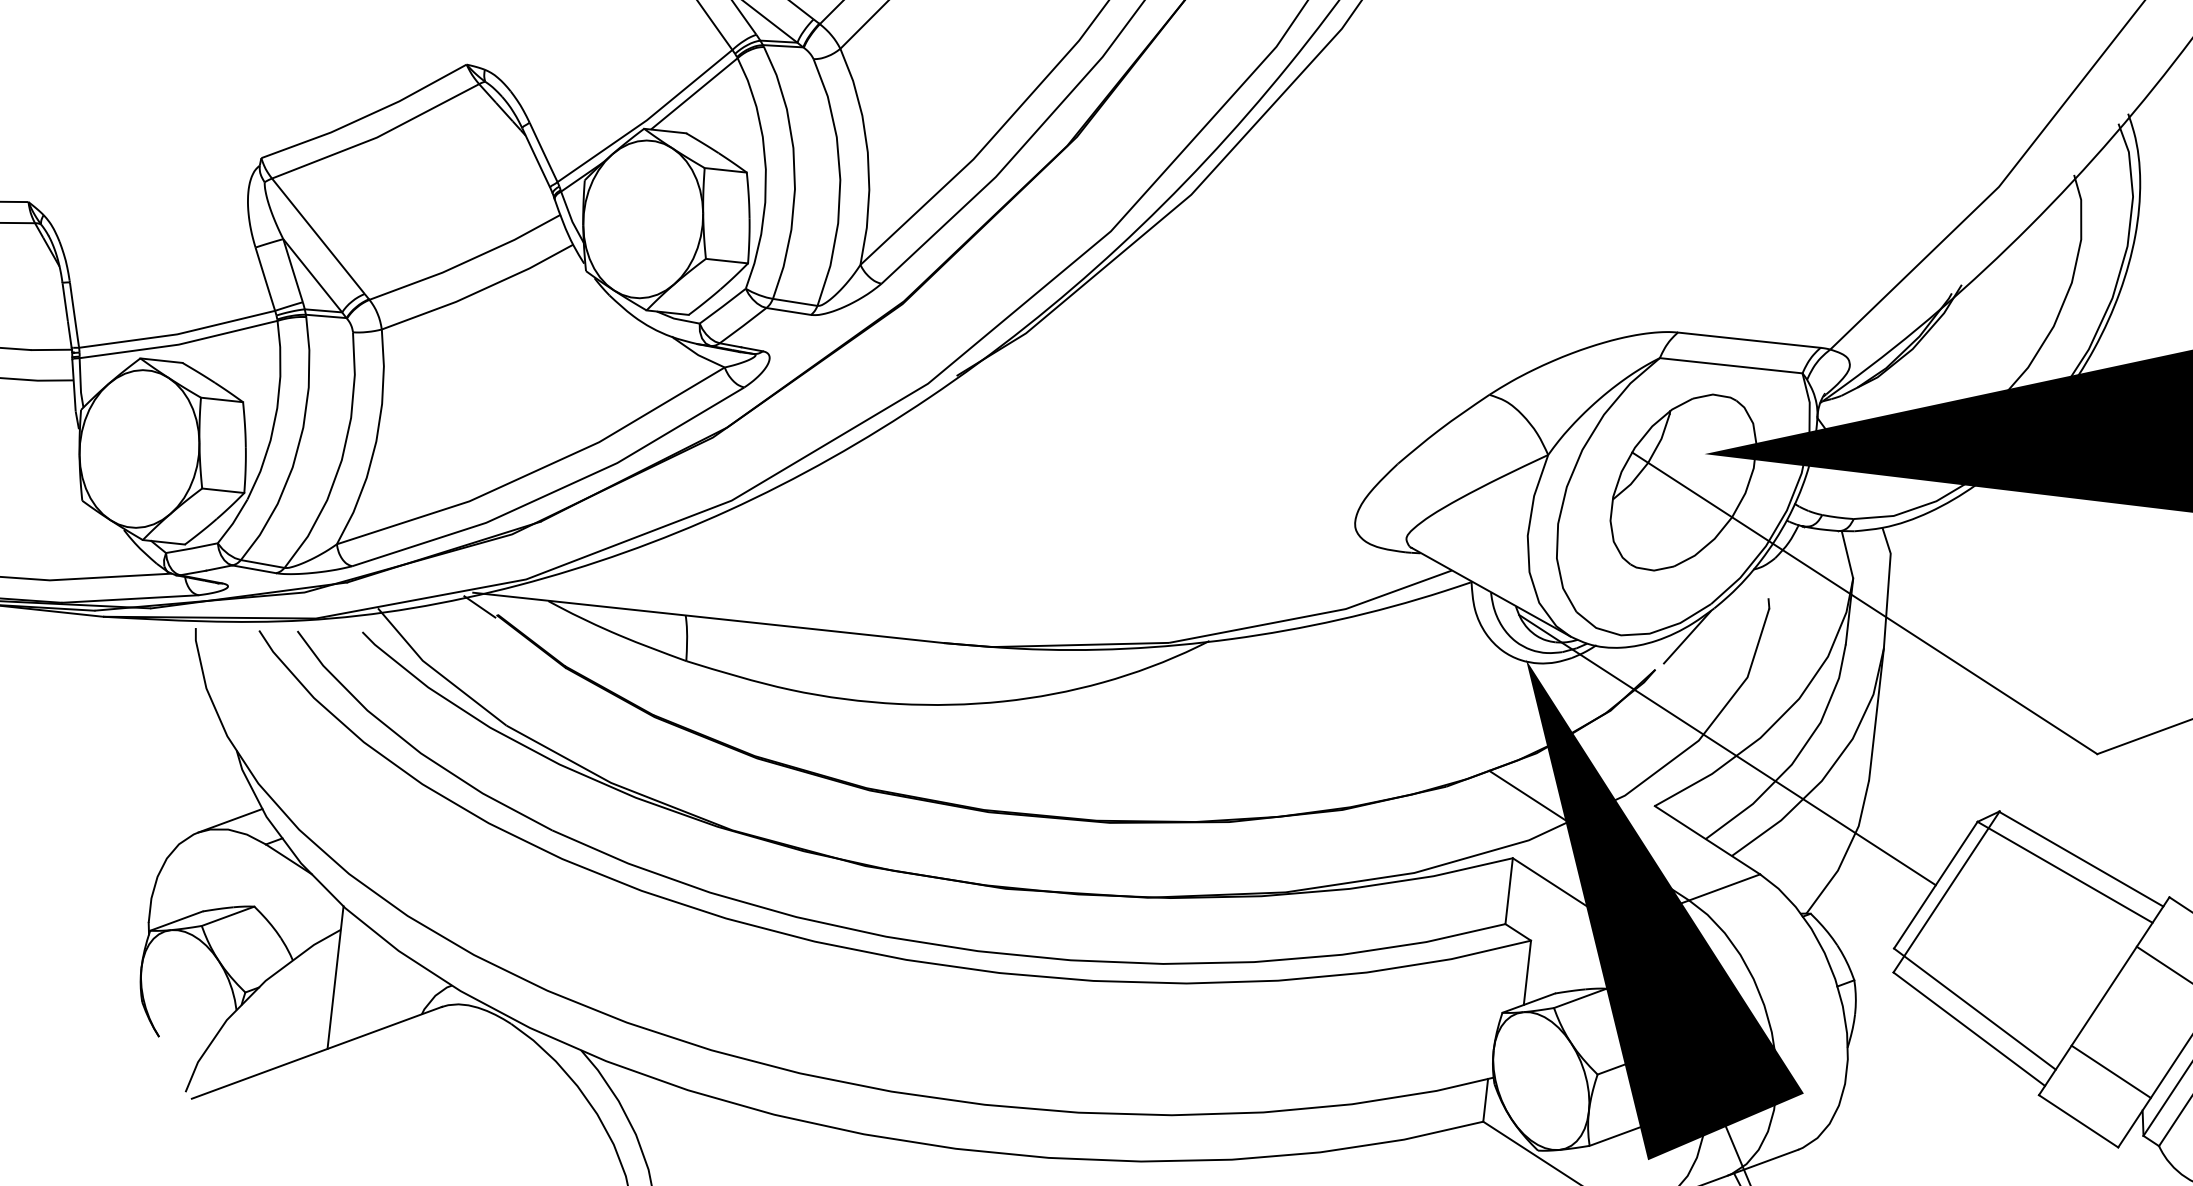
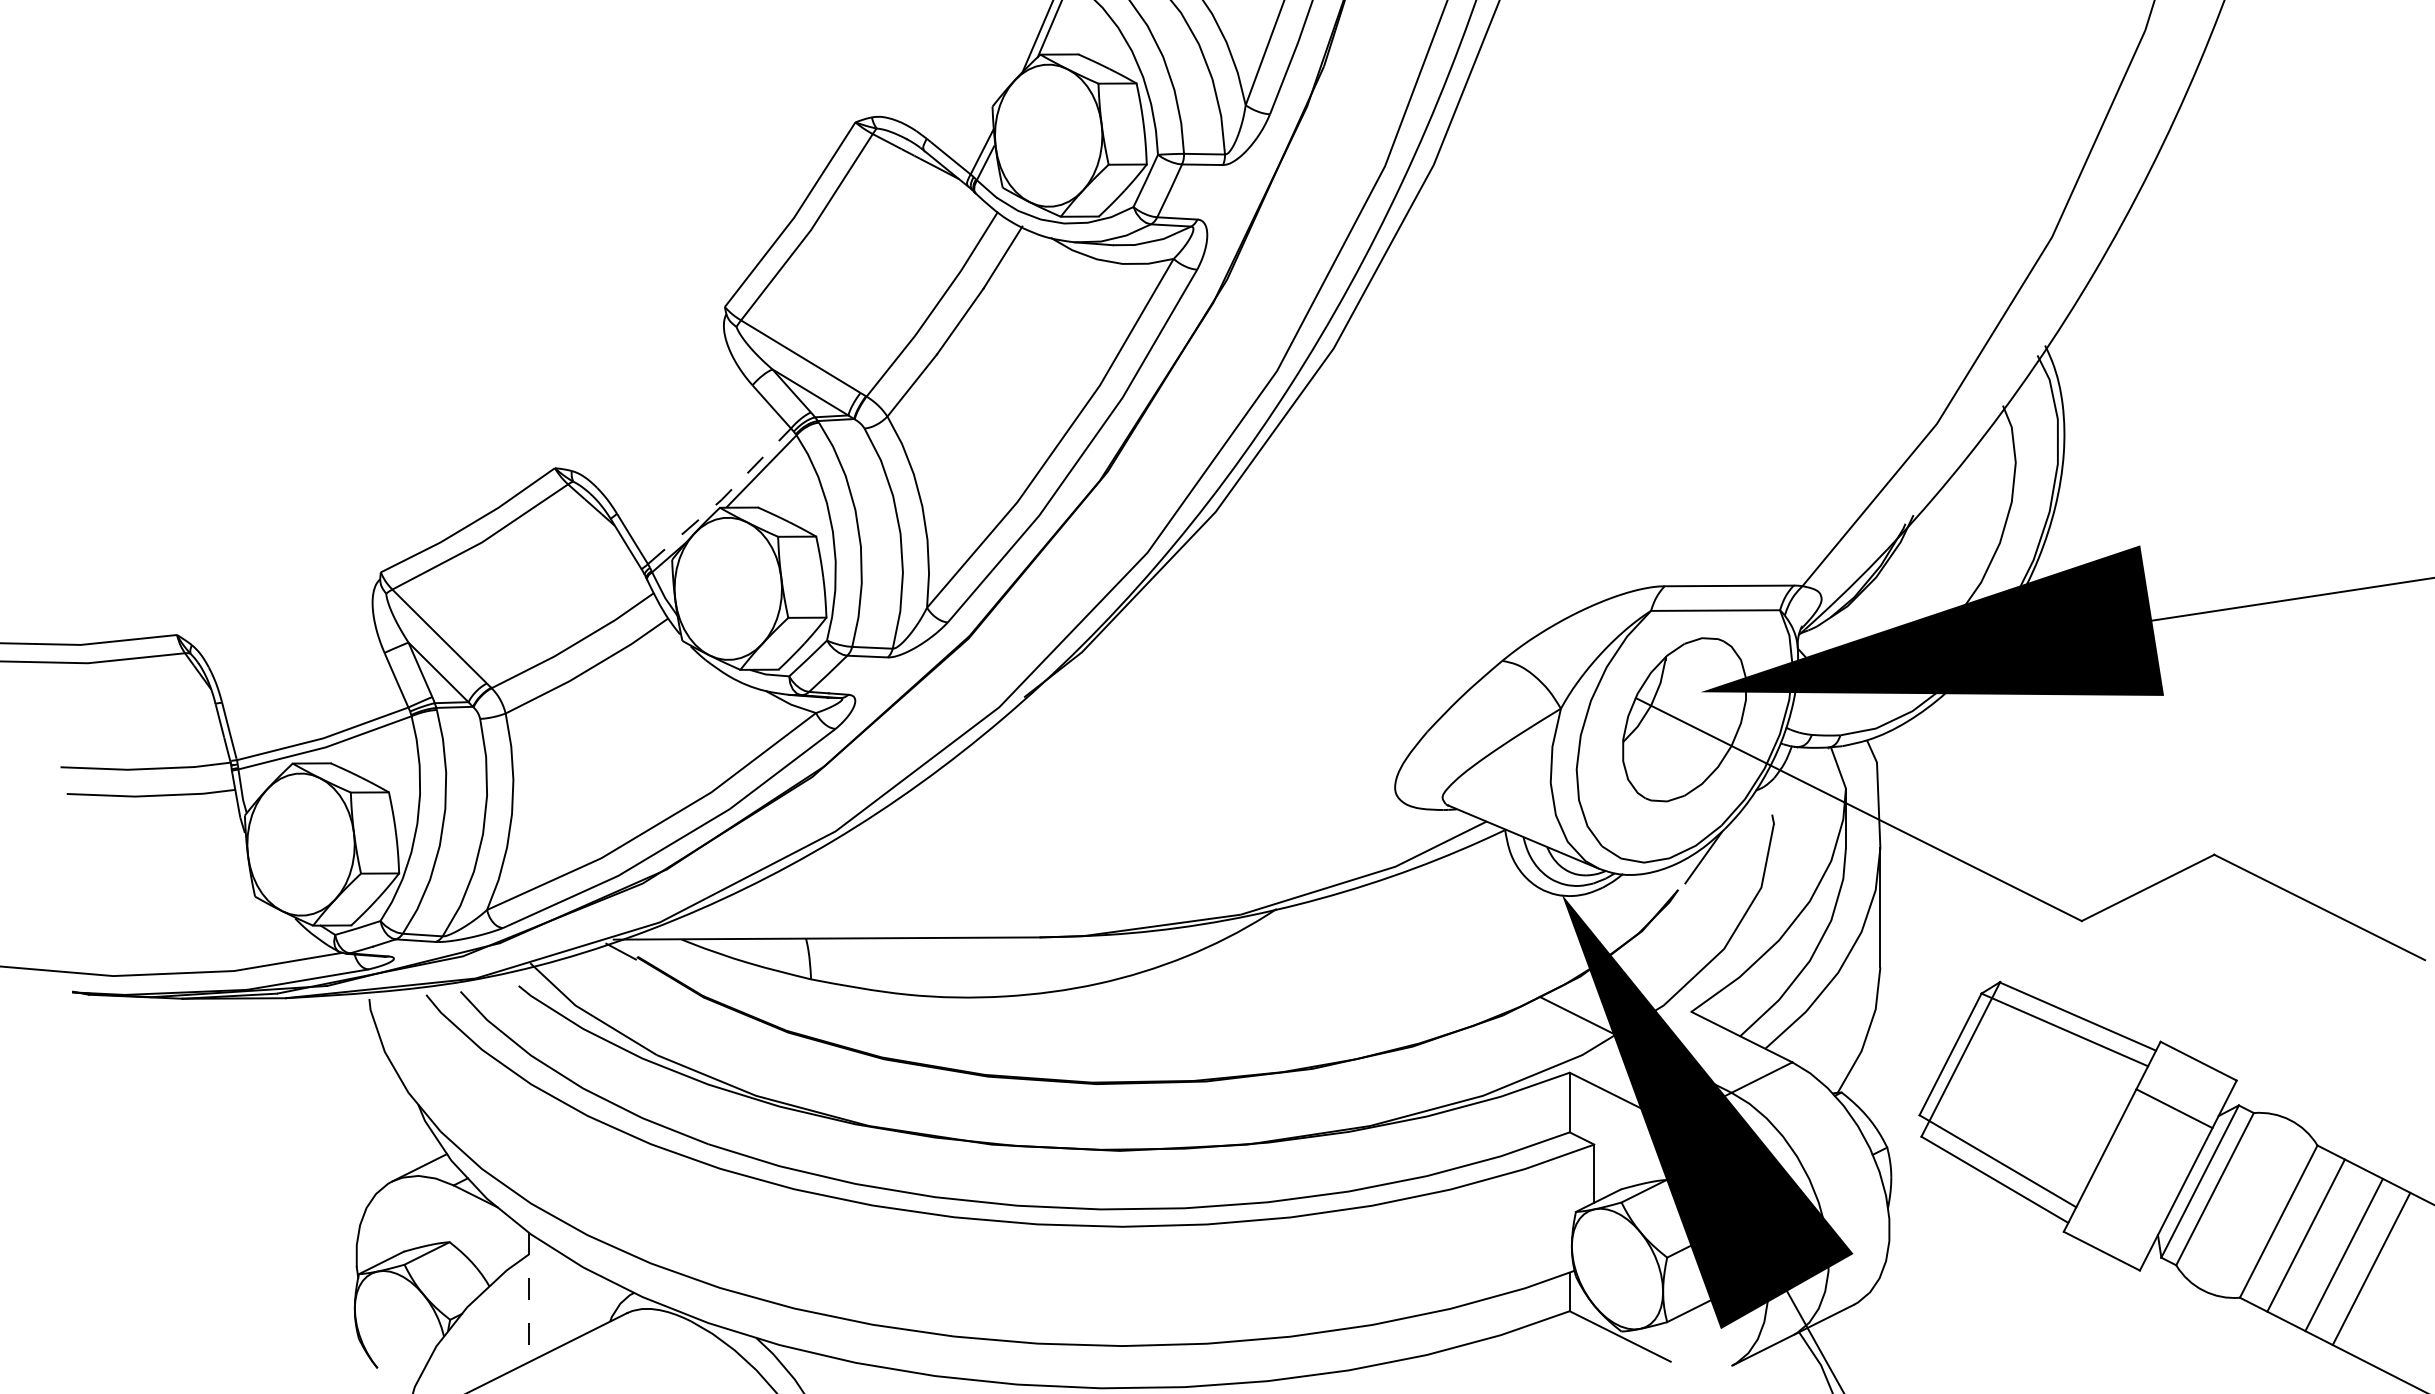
line: (647, 119) -> (722, 499), solid -> dashed
line: (1727, 750) -> (1750, 954), removed
line: (335, 977) -> (529, 1297), solid -> dashed
line: (2111, 1071) -> (2126, 1203), removed

